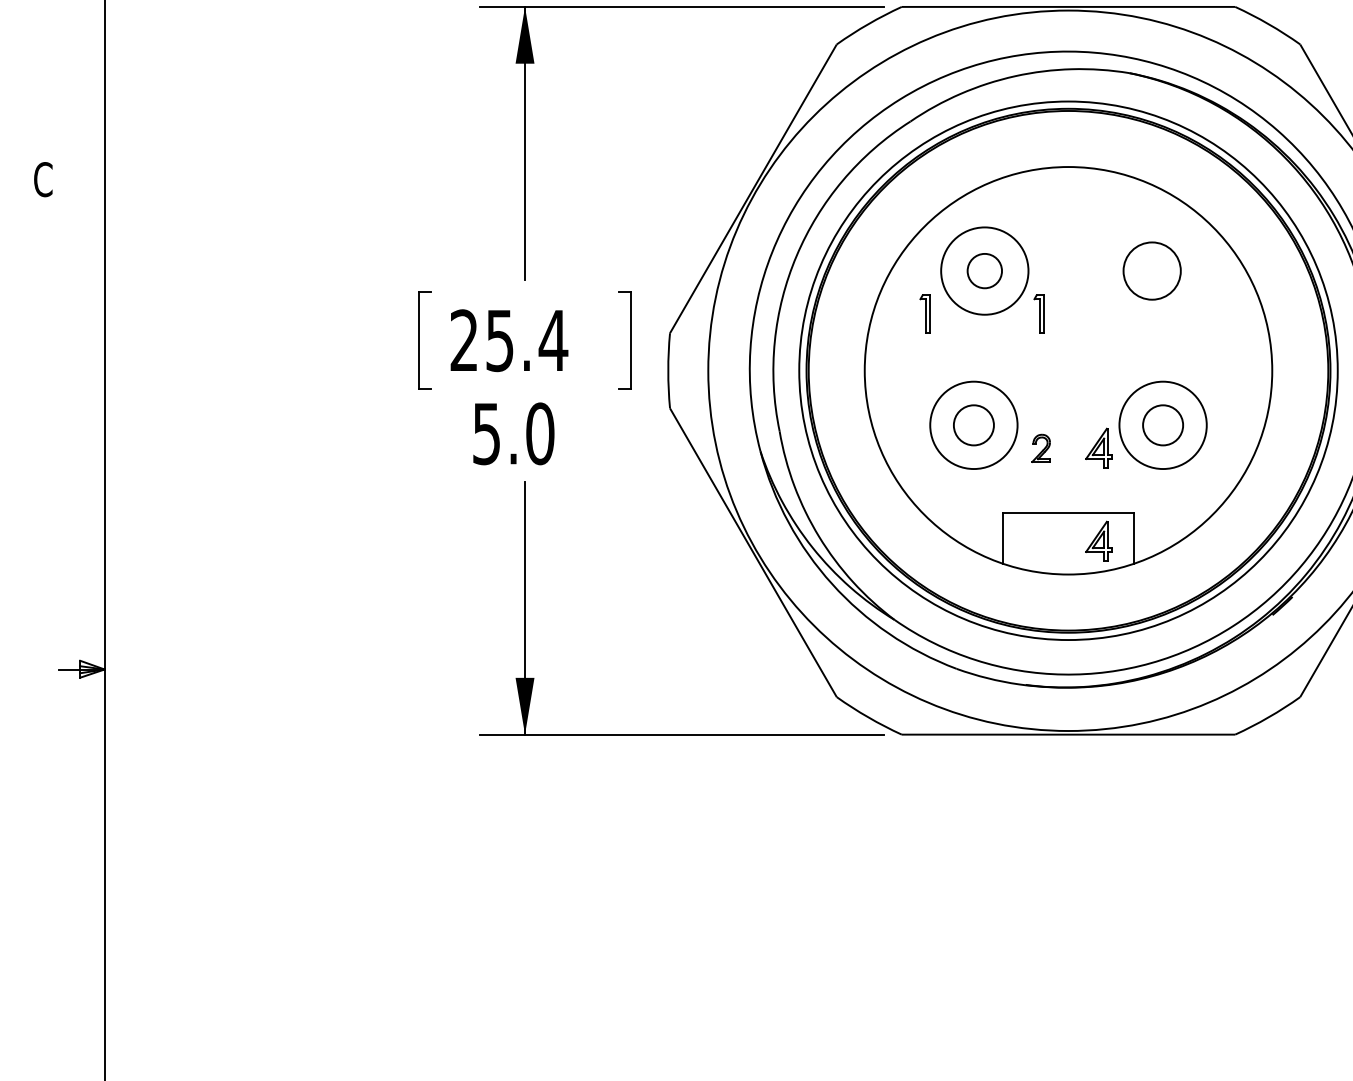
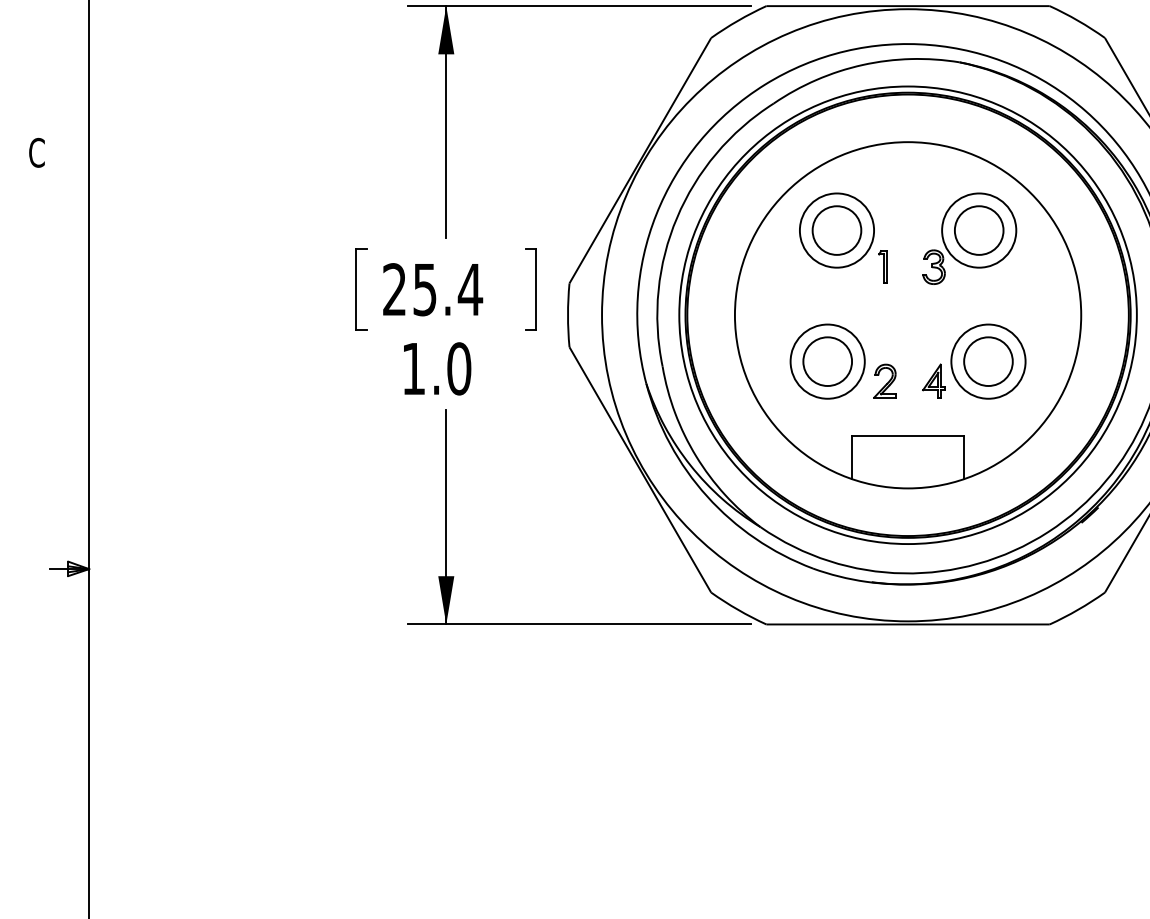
circle: (984, 270) -> (836, 230), size x1.67
part: (1140, 280) -> (969, 238), added
part: (924, 313) -> (785, 266), removed
circle: (973, 425) -> (827, 361), size x1.43
circle: (1162, 425) -> (987, 361), size x1.43
text: (486, 434) -> (413, 369), 5.0 -> 1.0
part: (1040, 448) -> (884, 381), size x1.43
part: (1098, 540) -> (933, 459), removed

